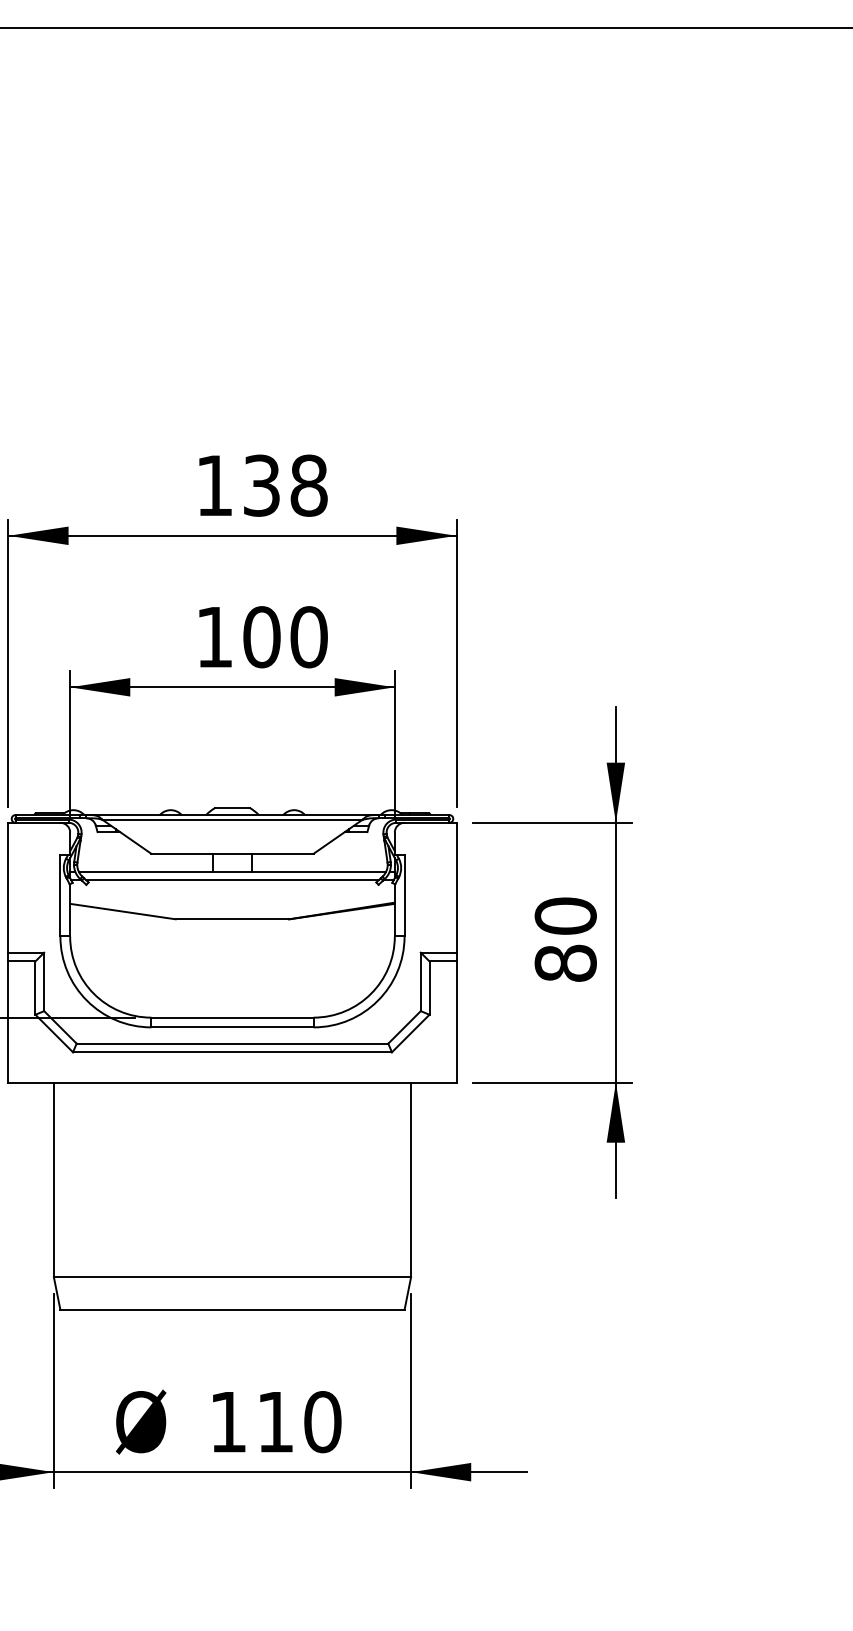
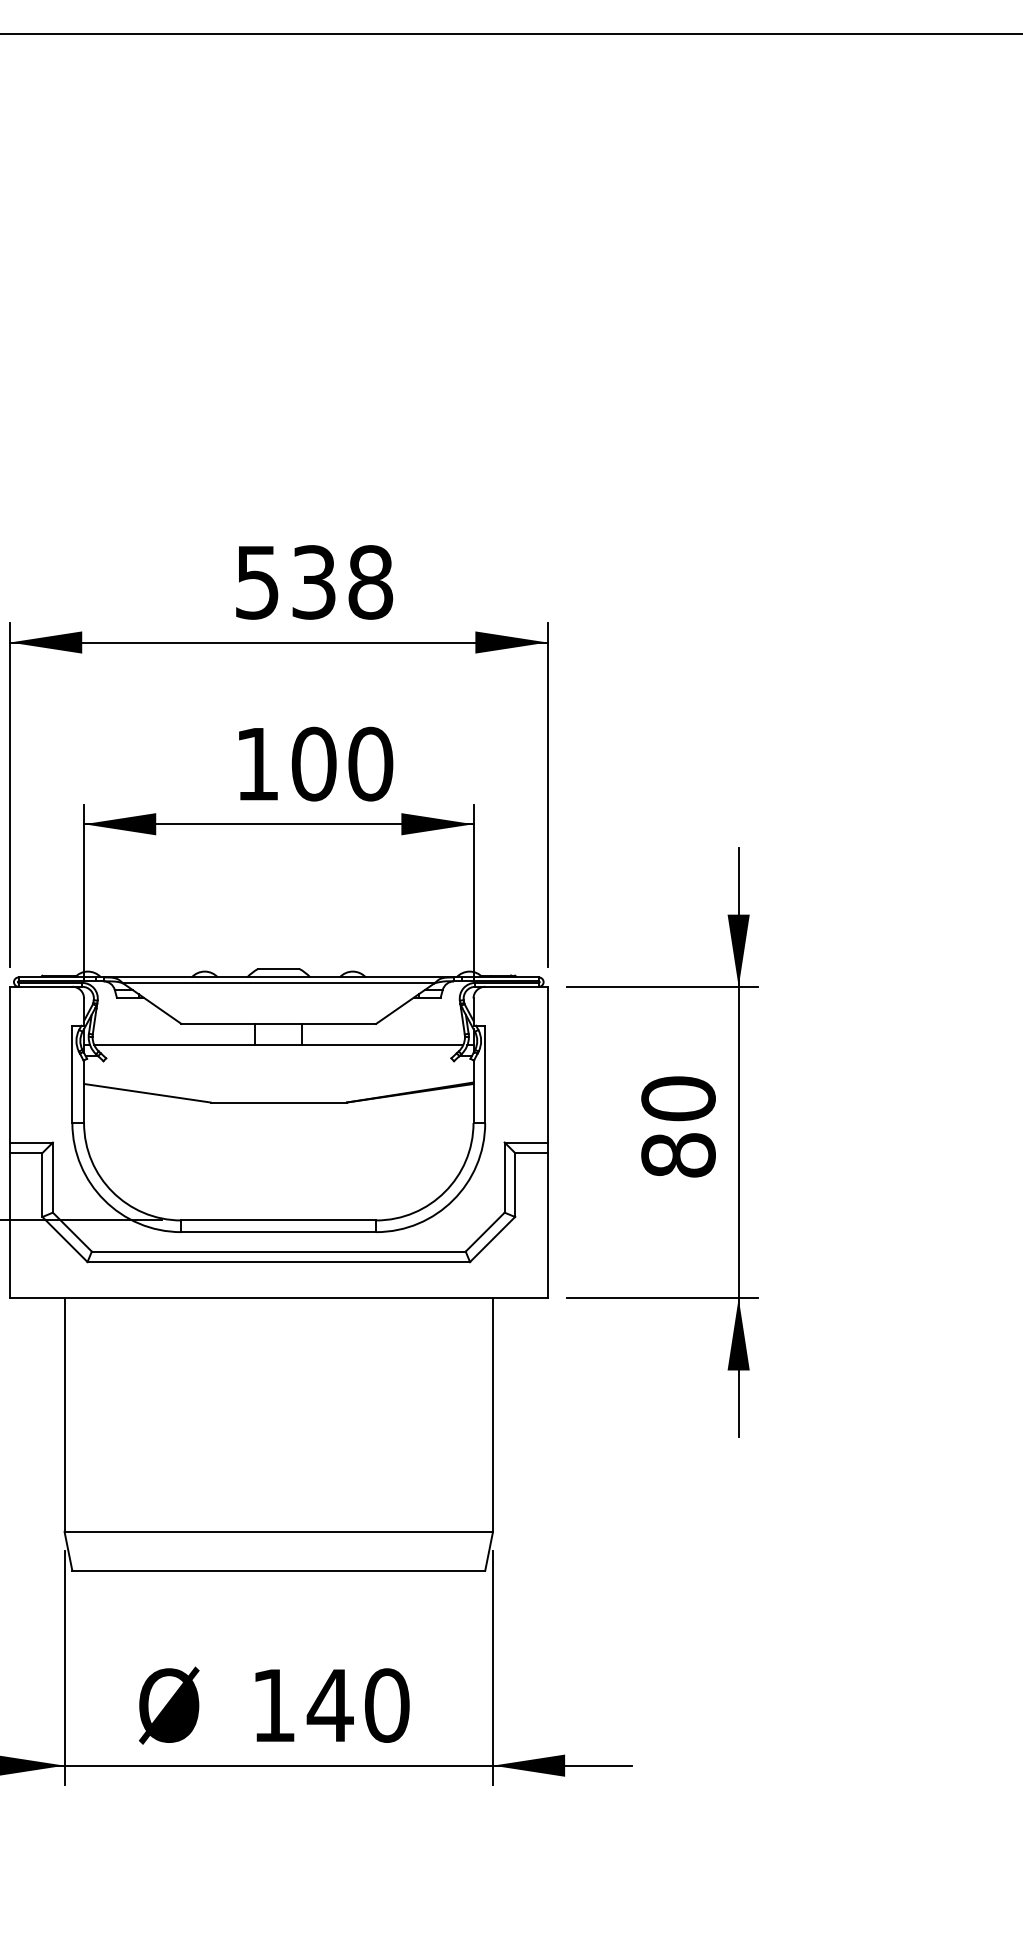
text: (214, 485) -> (257, 582), 138 -> 538
line: (232, 880) -> (278, 1055), removed
text: (274, 1422) -> (329, 1705), 110 -> 140

